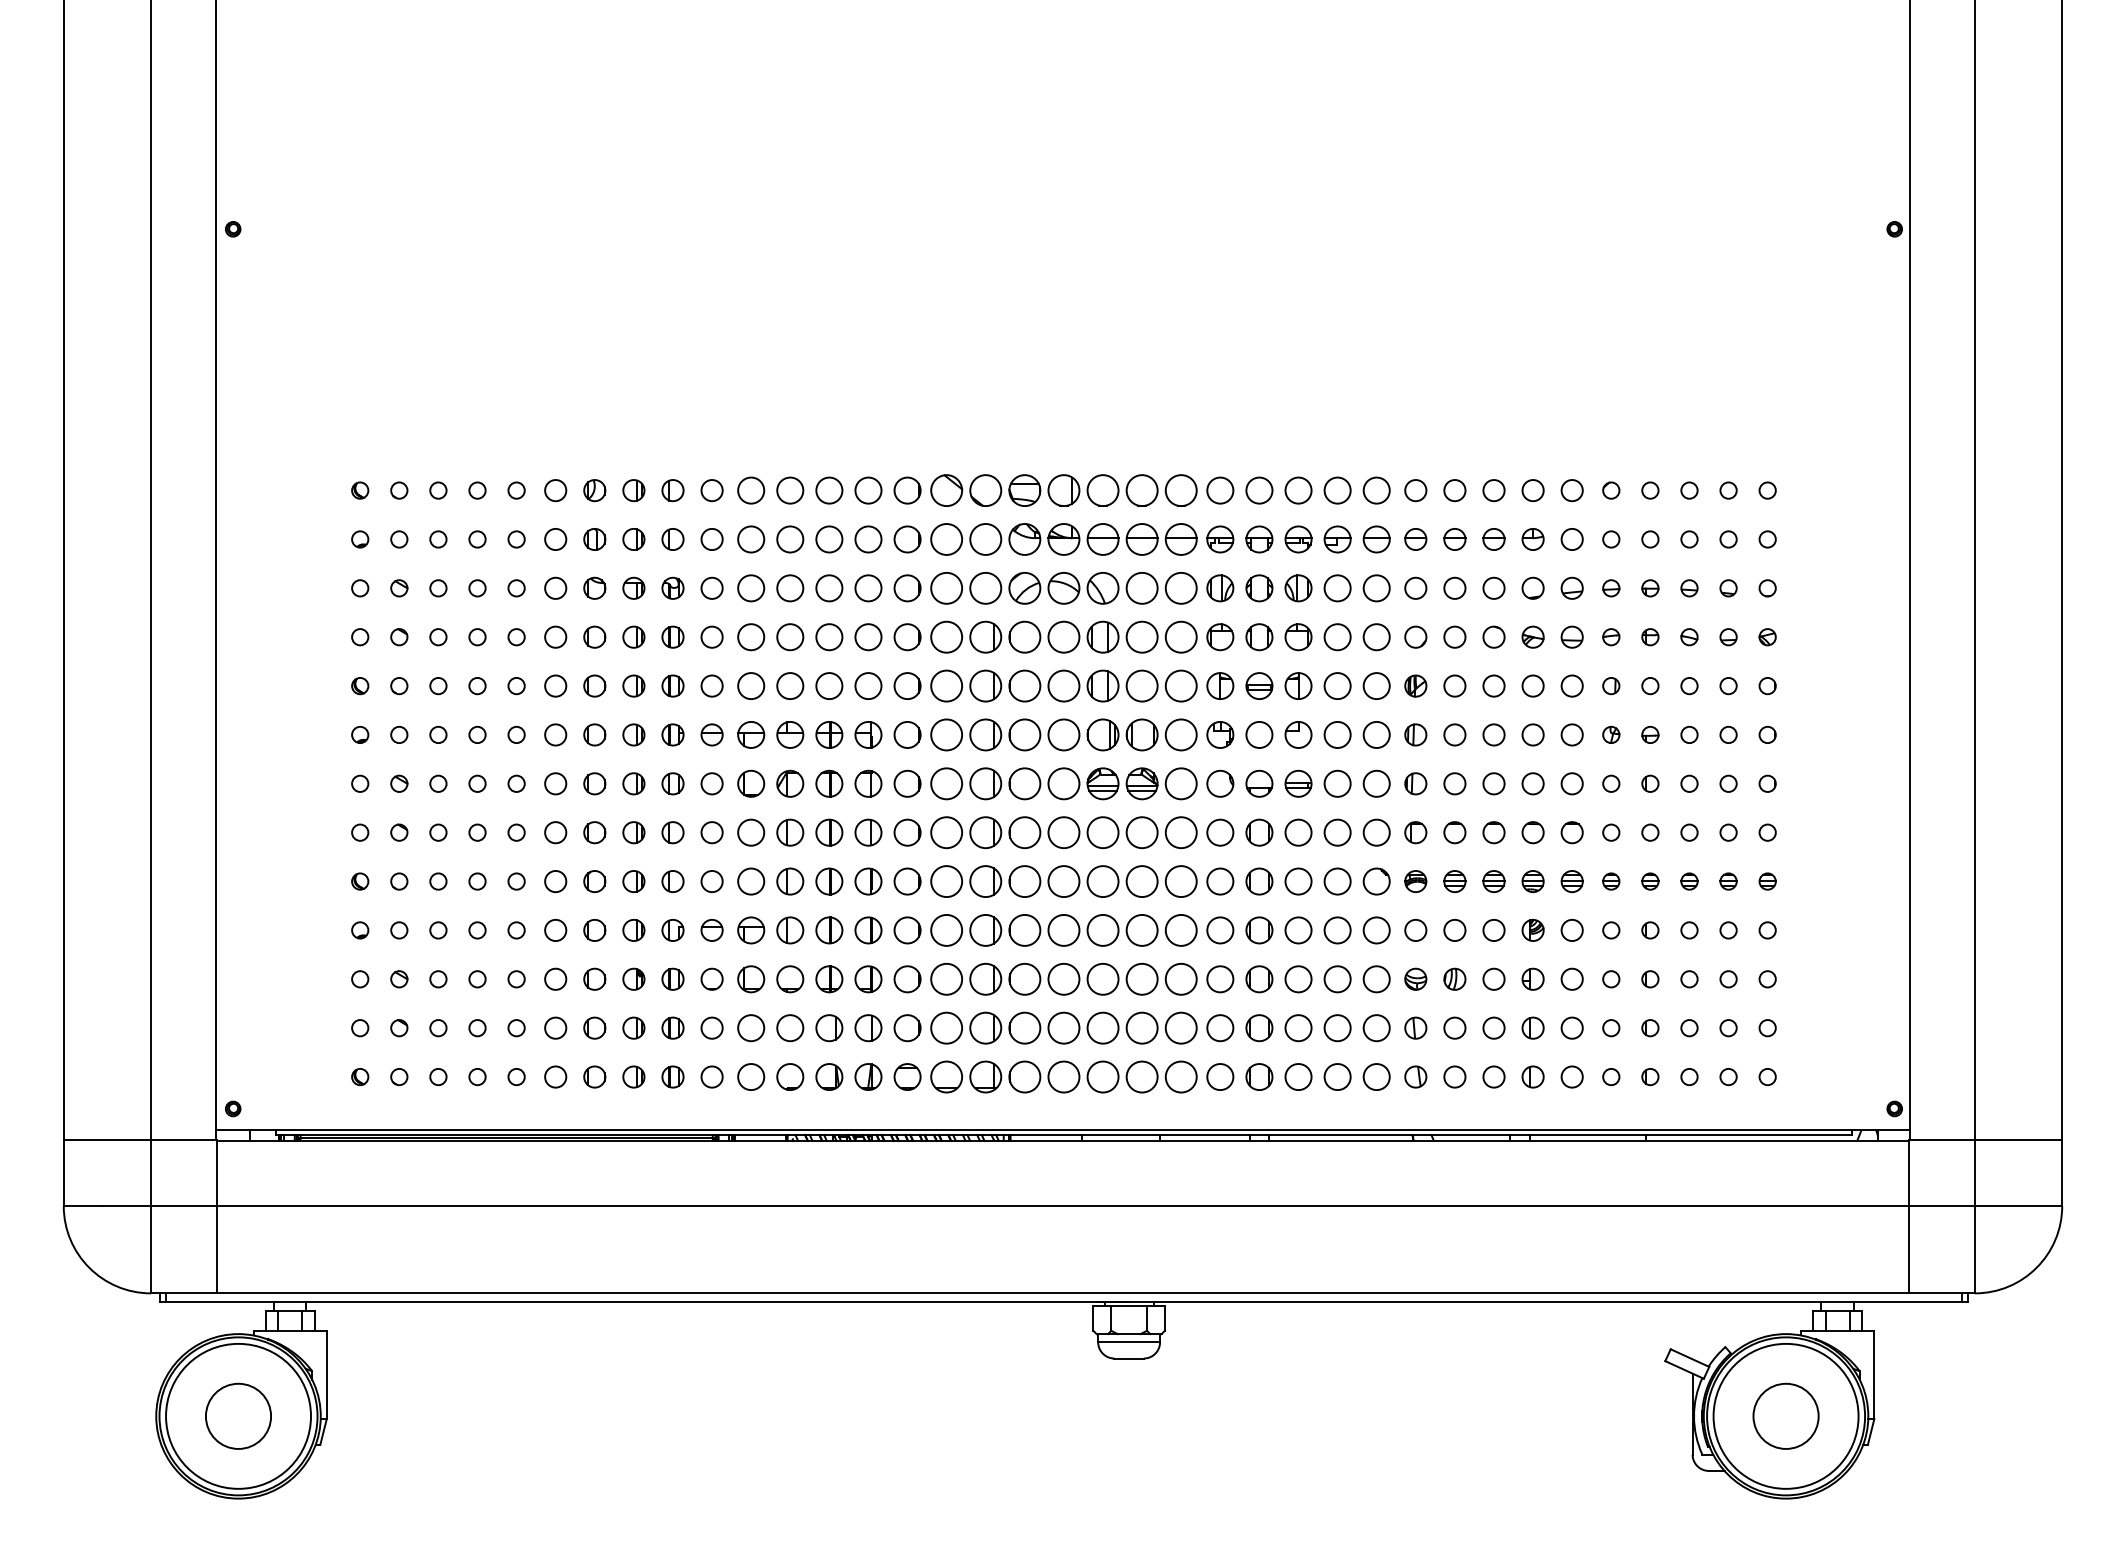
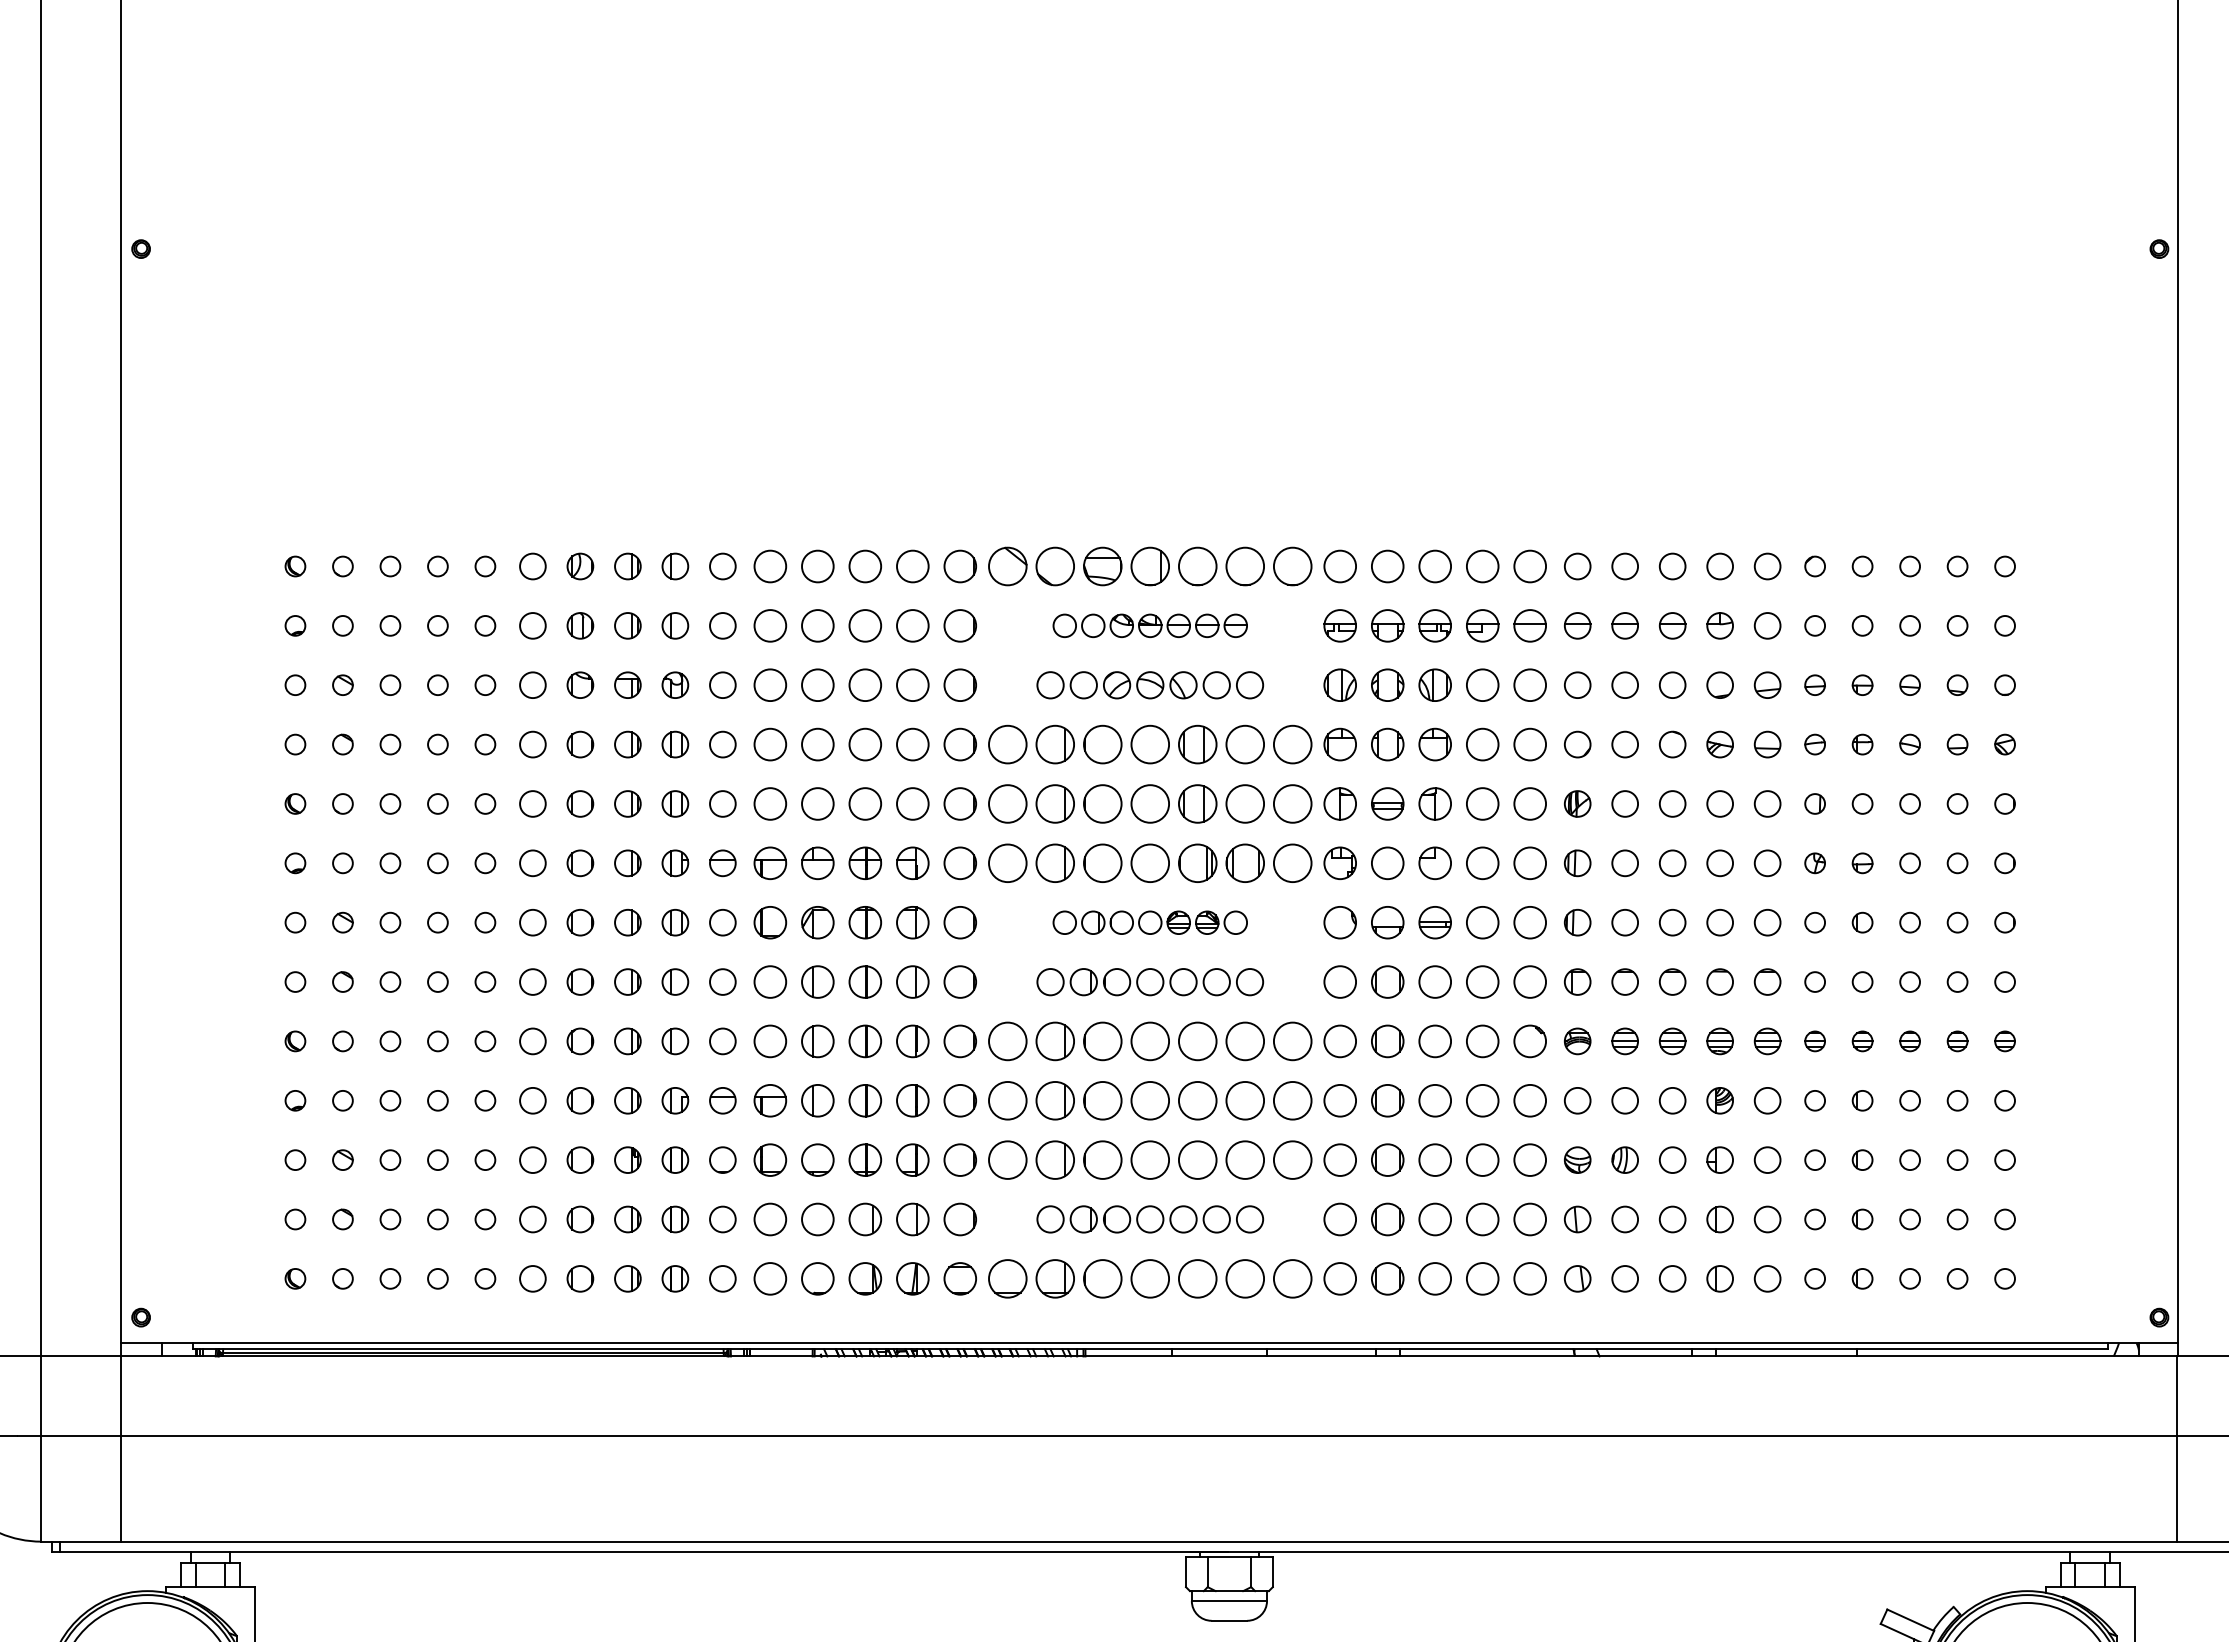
part: (1063, 539) -> (1149, 625), size x0.6
part: (1063, 588) -> (1149, 685), size x0.7
part: (1063, 783) -> (1149, 922), size x0.6
part: (1063, 832) -> (1149, 981), size x0.7
part: (1063, 1027) -> (1149, 1218), size x0.7

